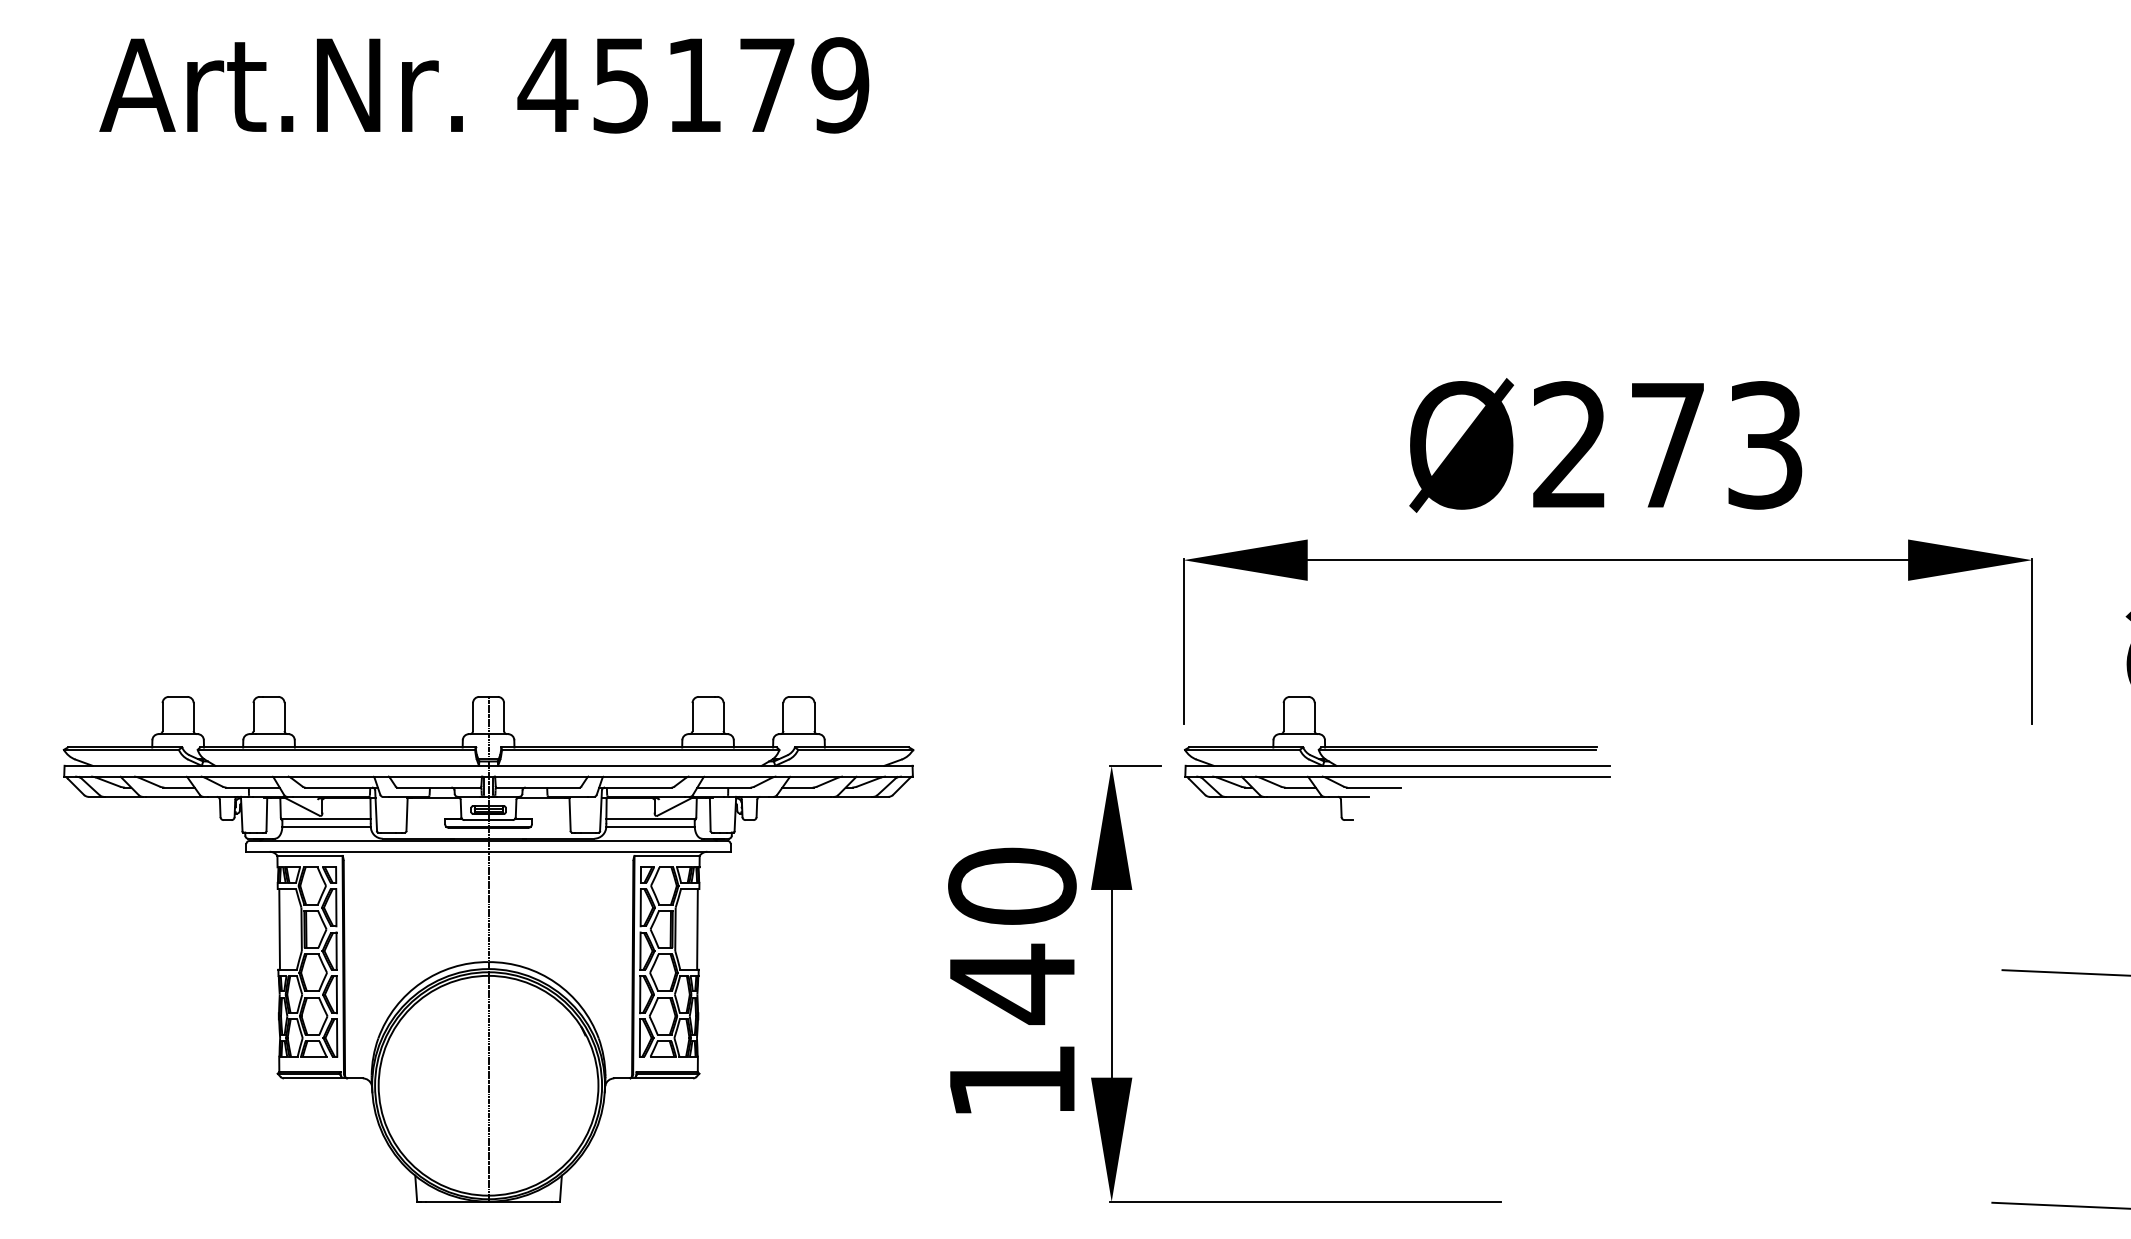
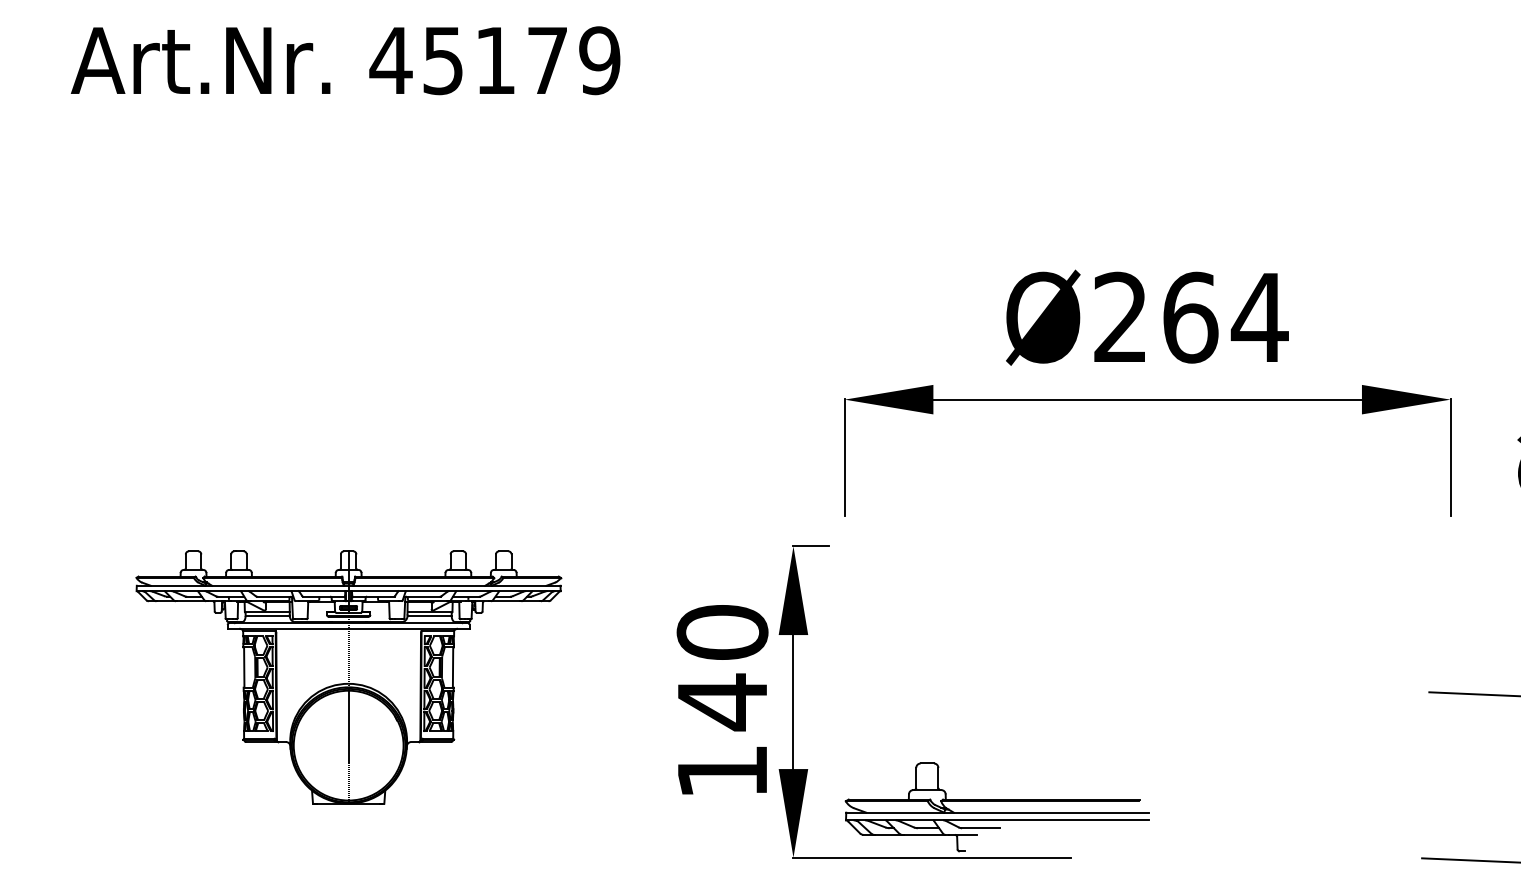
text: (1717, 445) -> (1225, 317), Ø273 -> Ø264
part: (1397, 765) -> (997, 812), moved
part: (488, 949) -> (348, 677), size x0.7

